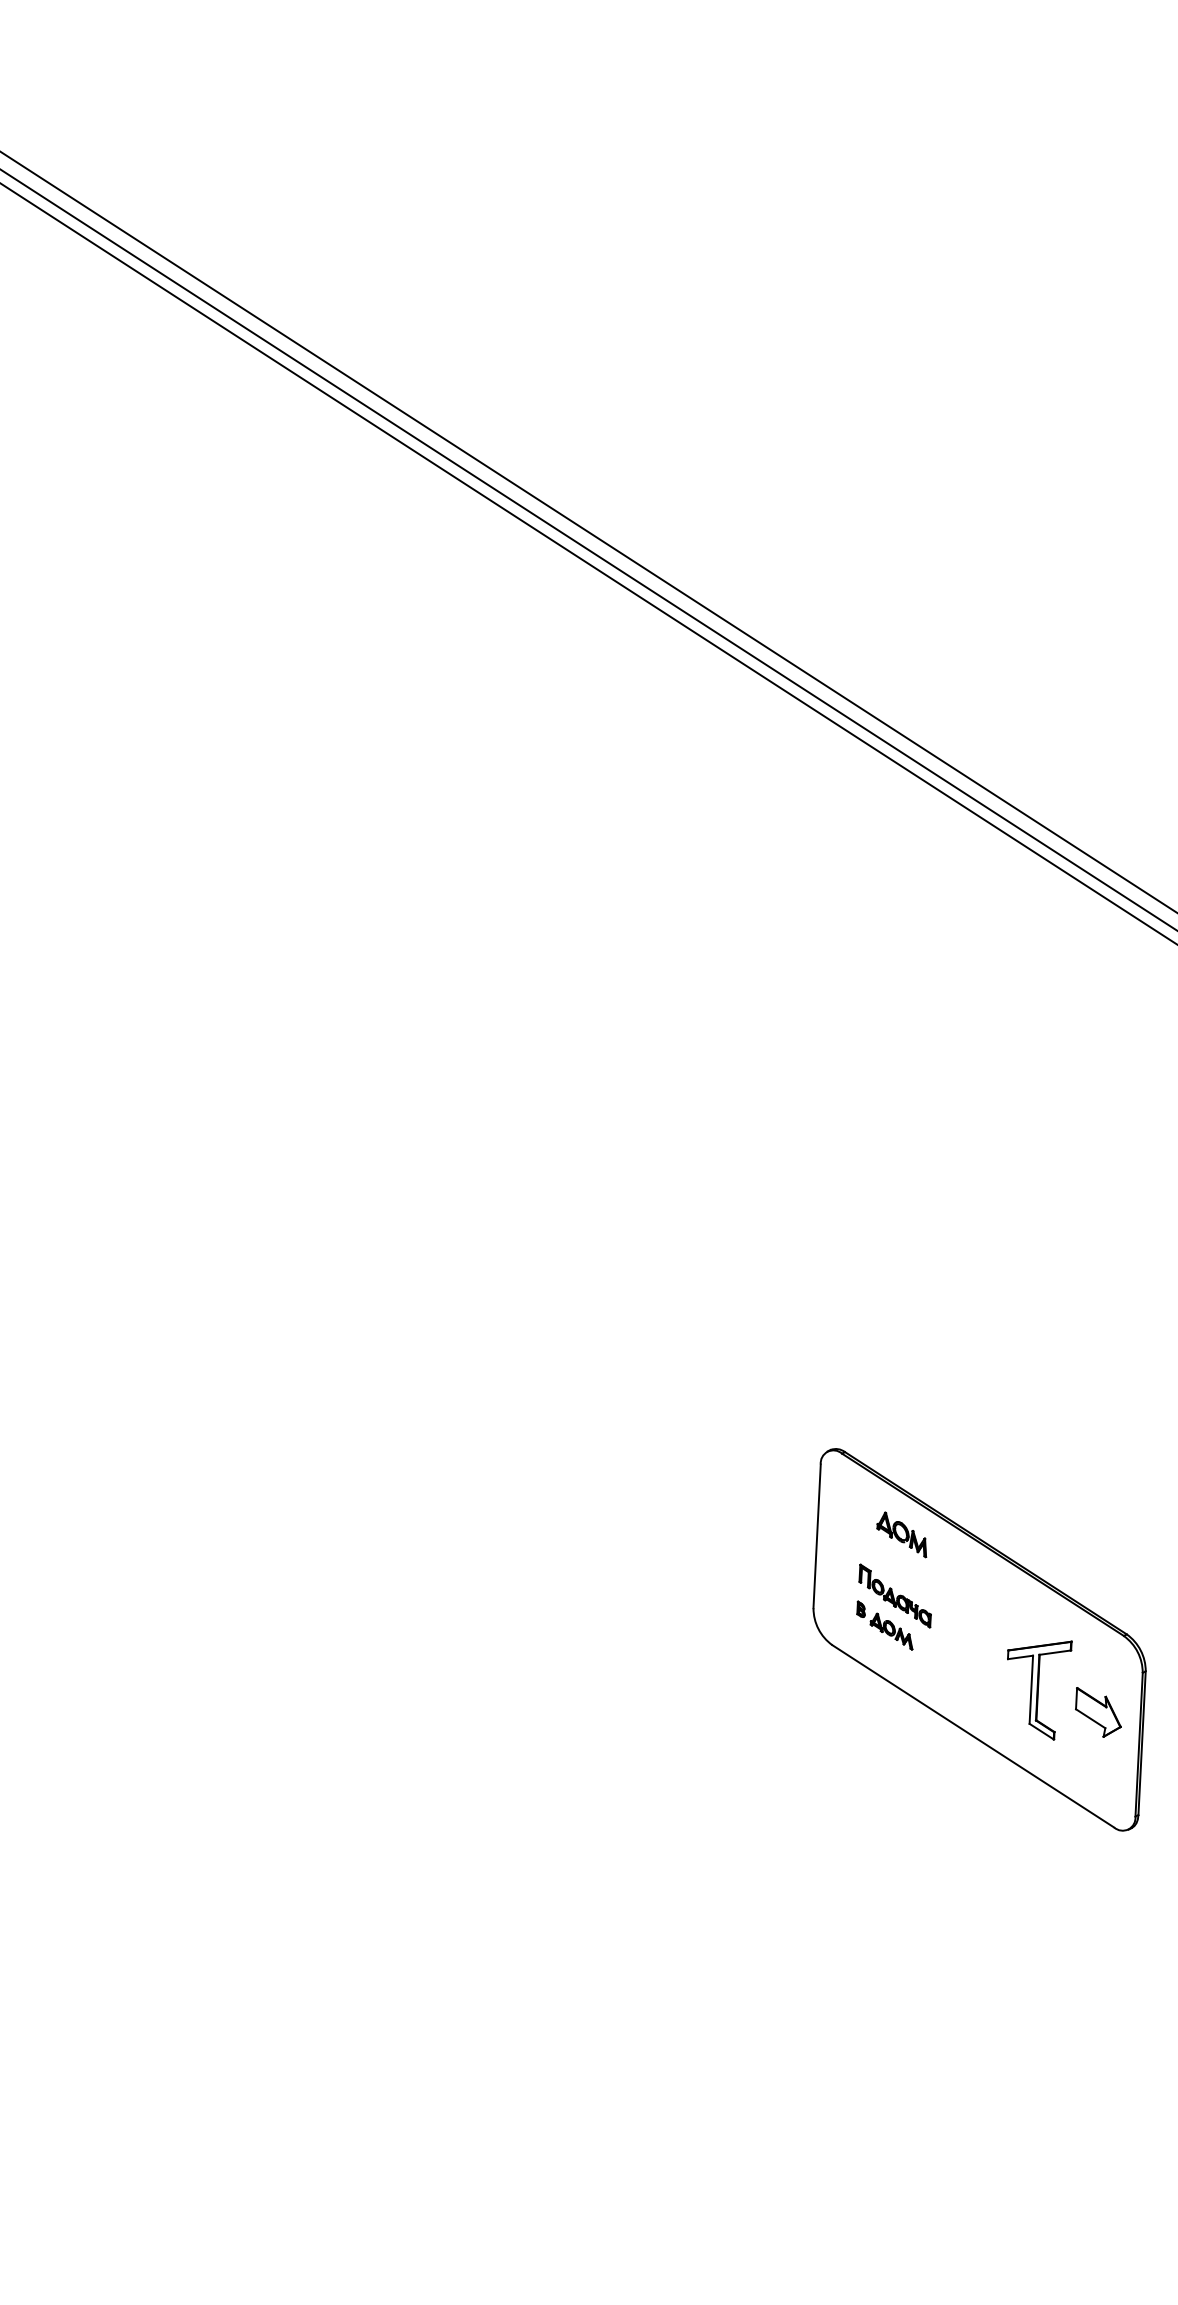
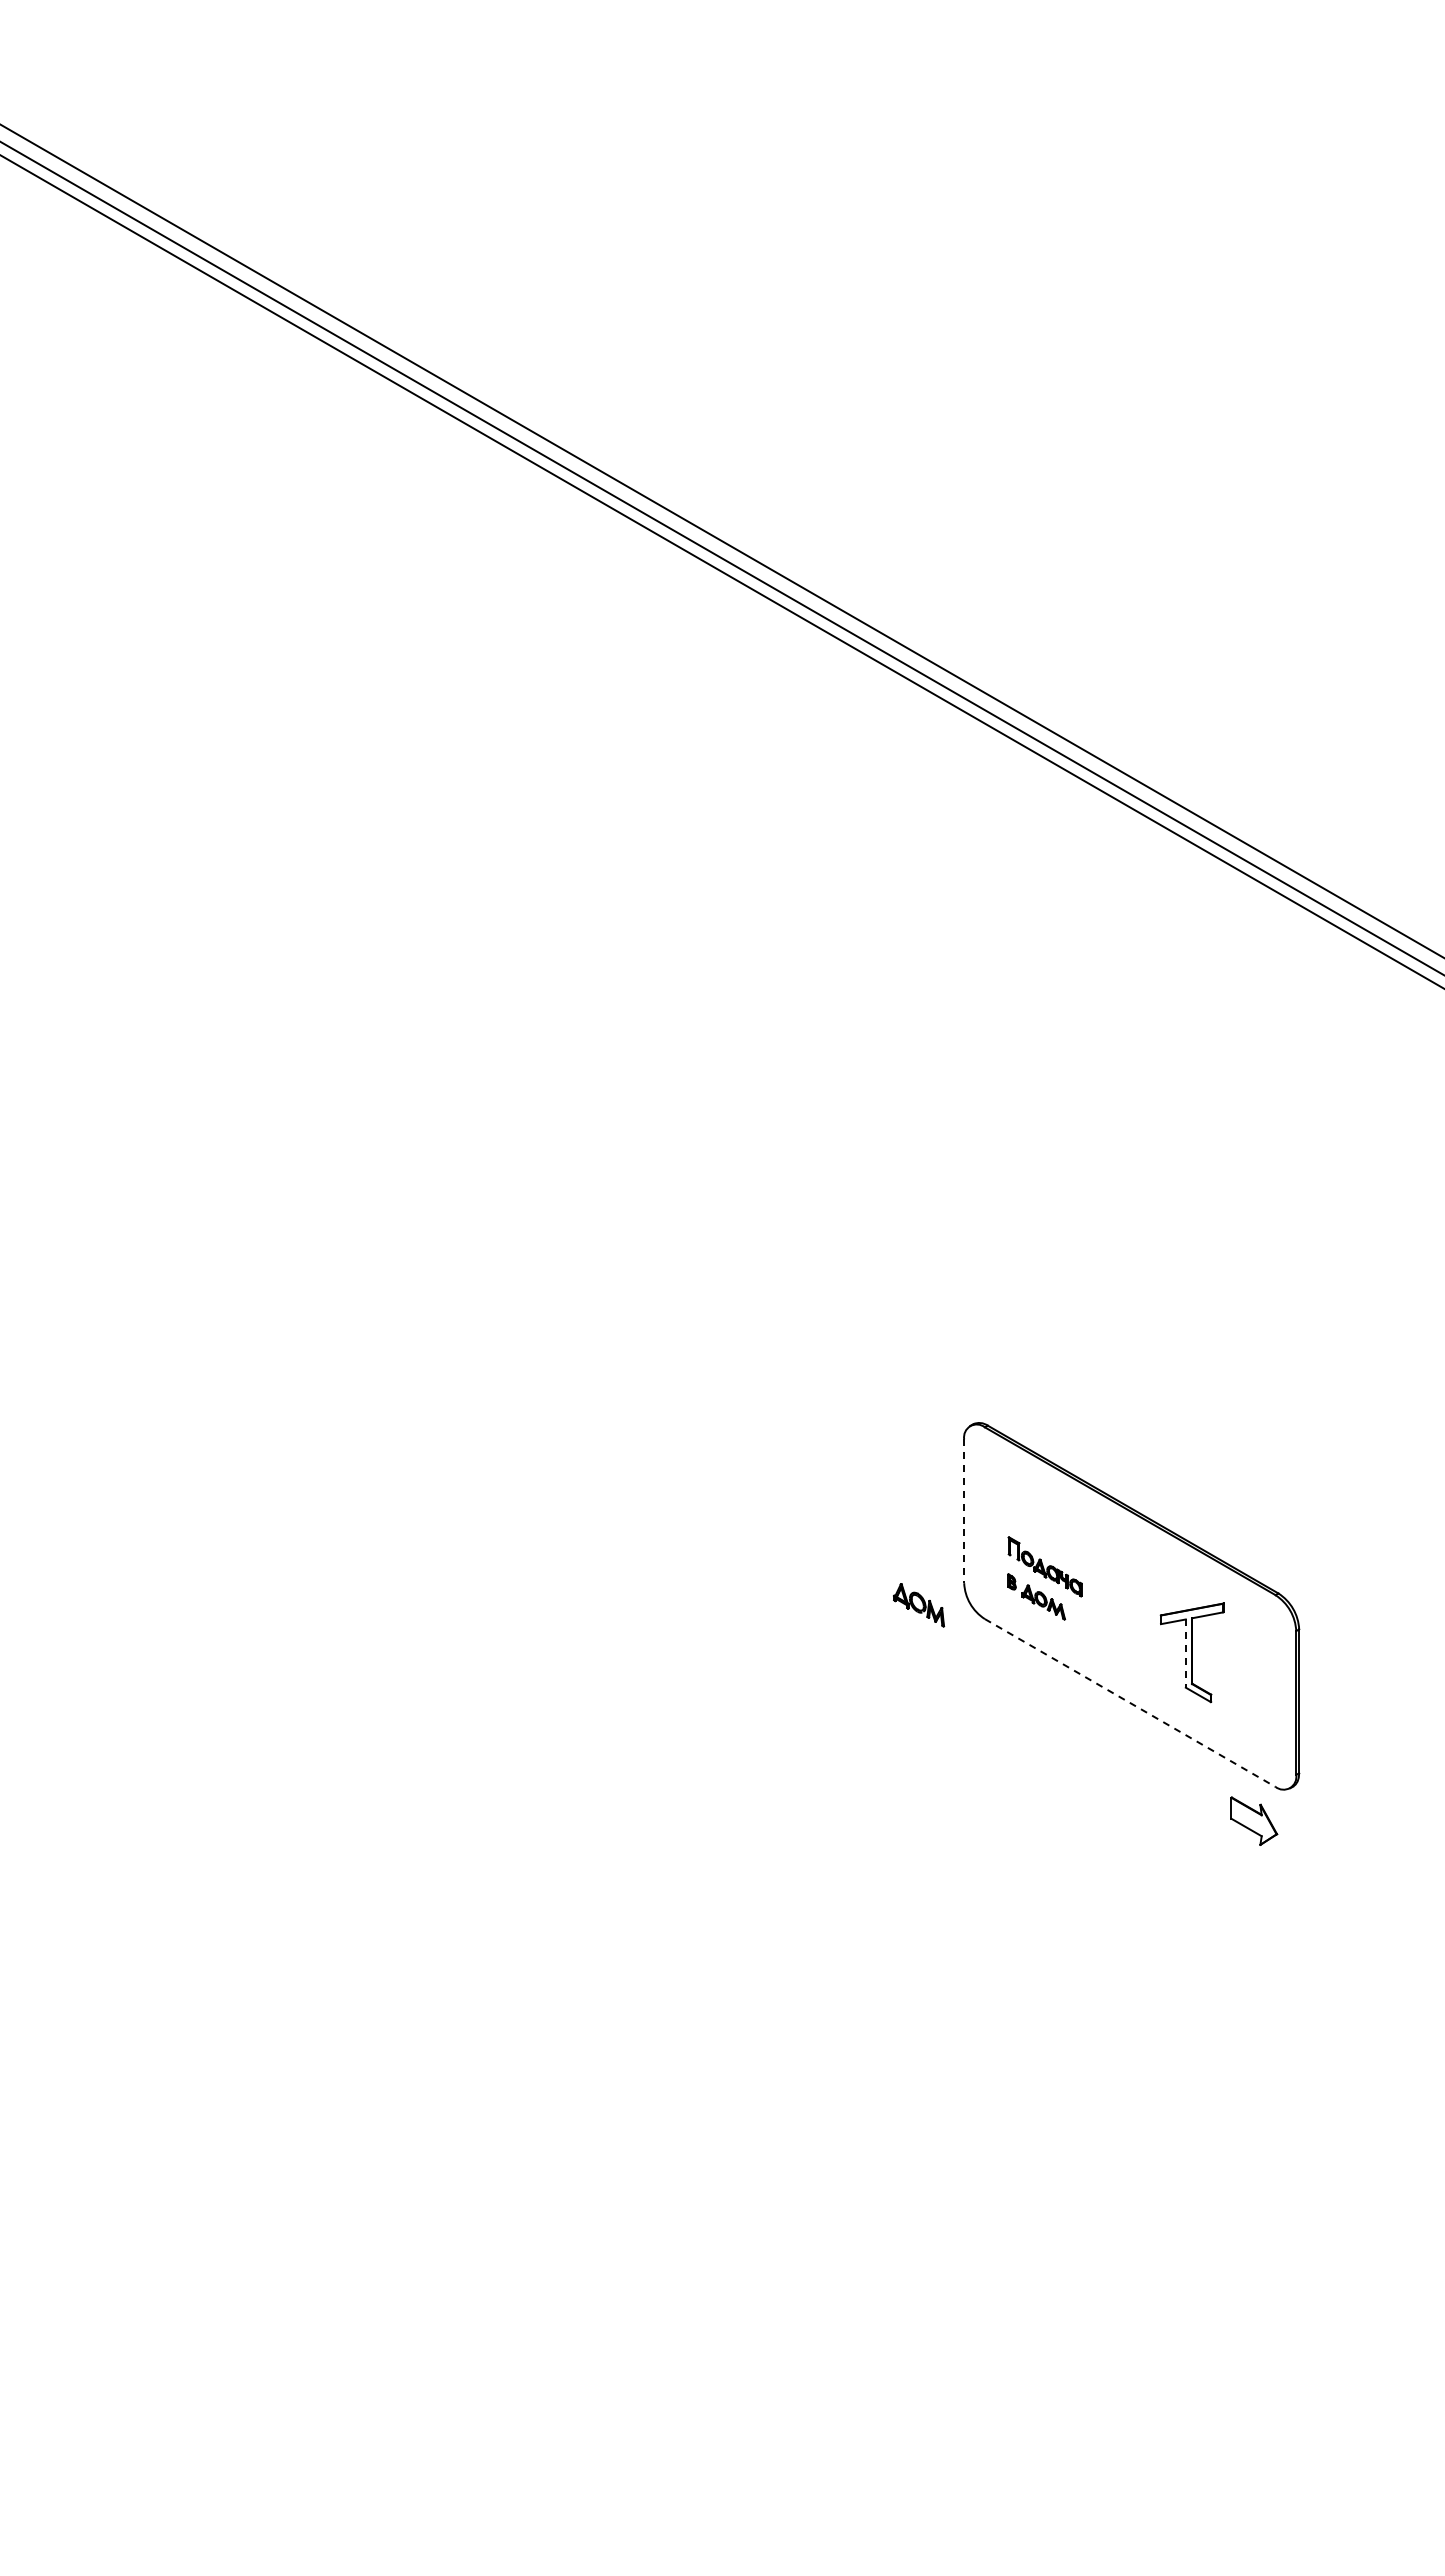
part: (902, 1534) -> (919, 1605), moved
line: (817, 1536) -> (964, 1511), solid -> dashed
line: (1030, 1690) -> (1185, 1654), solid -> dashed
part: (1098, 1712) -> (1254, 1820), moved
line: (973, 1736) -> (1130, 1703), solid -> dashed

